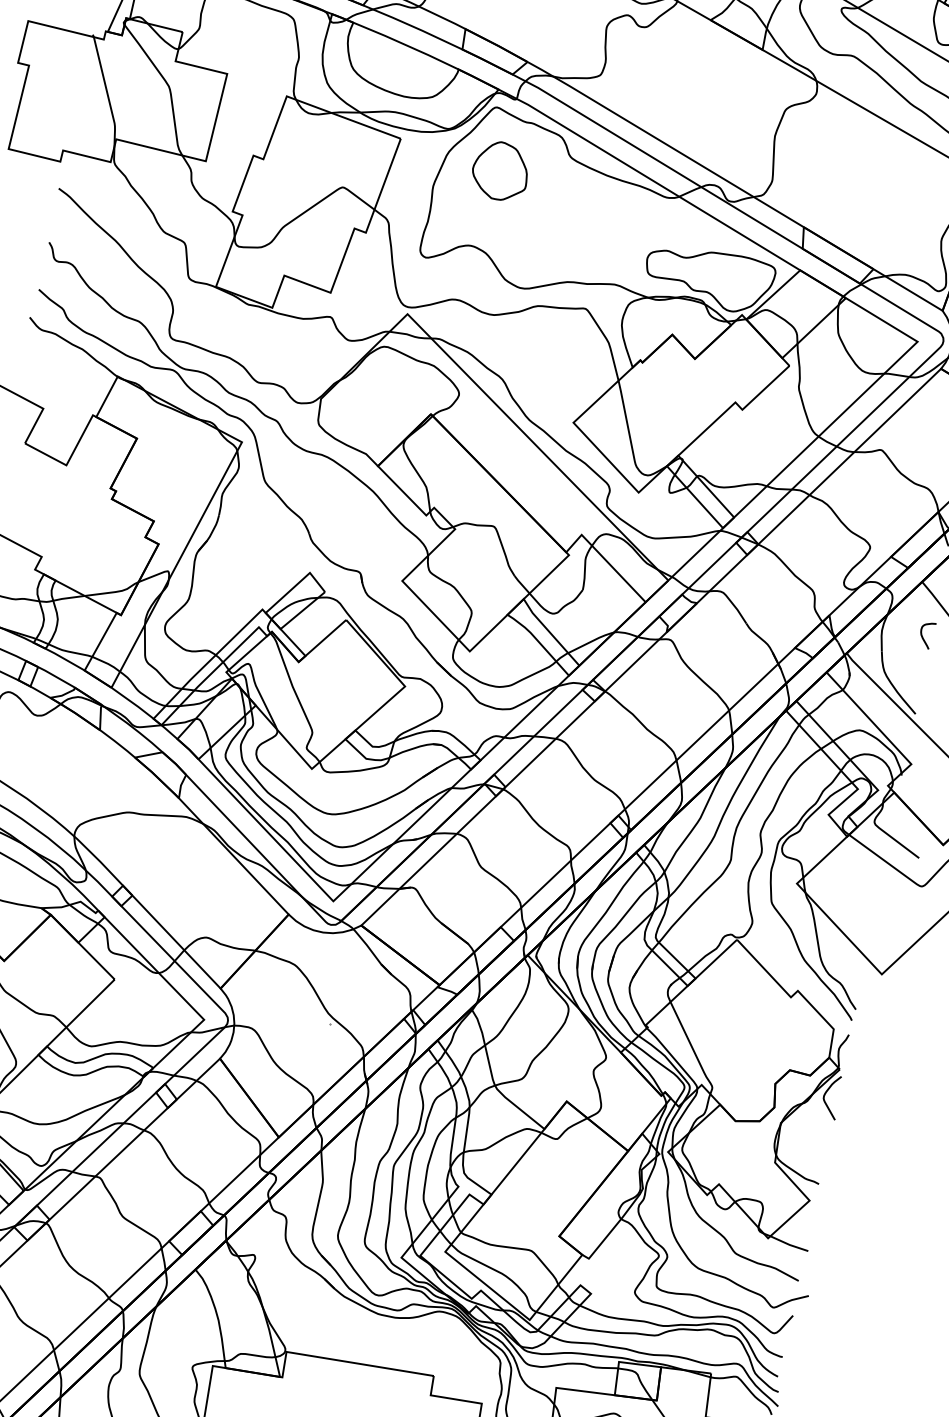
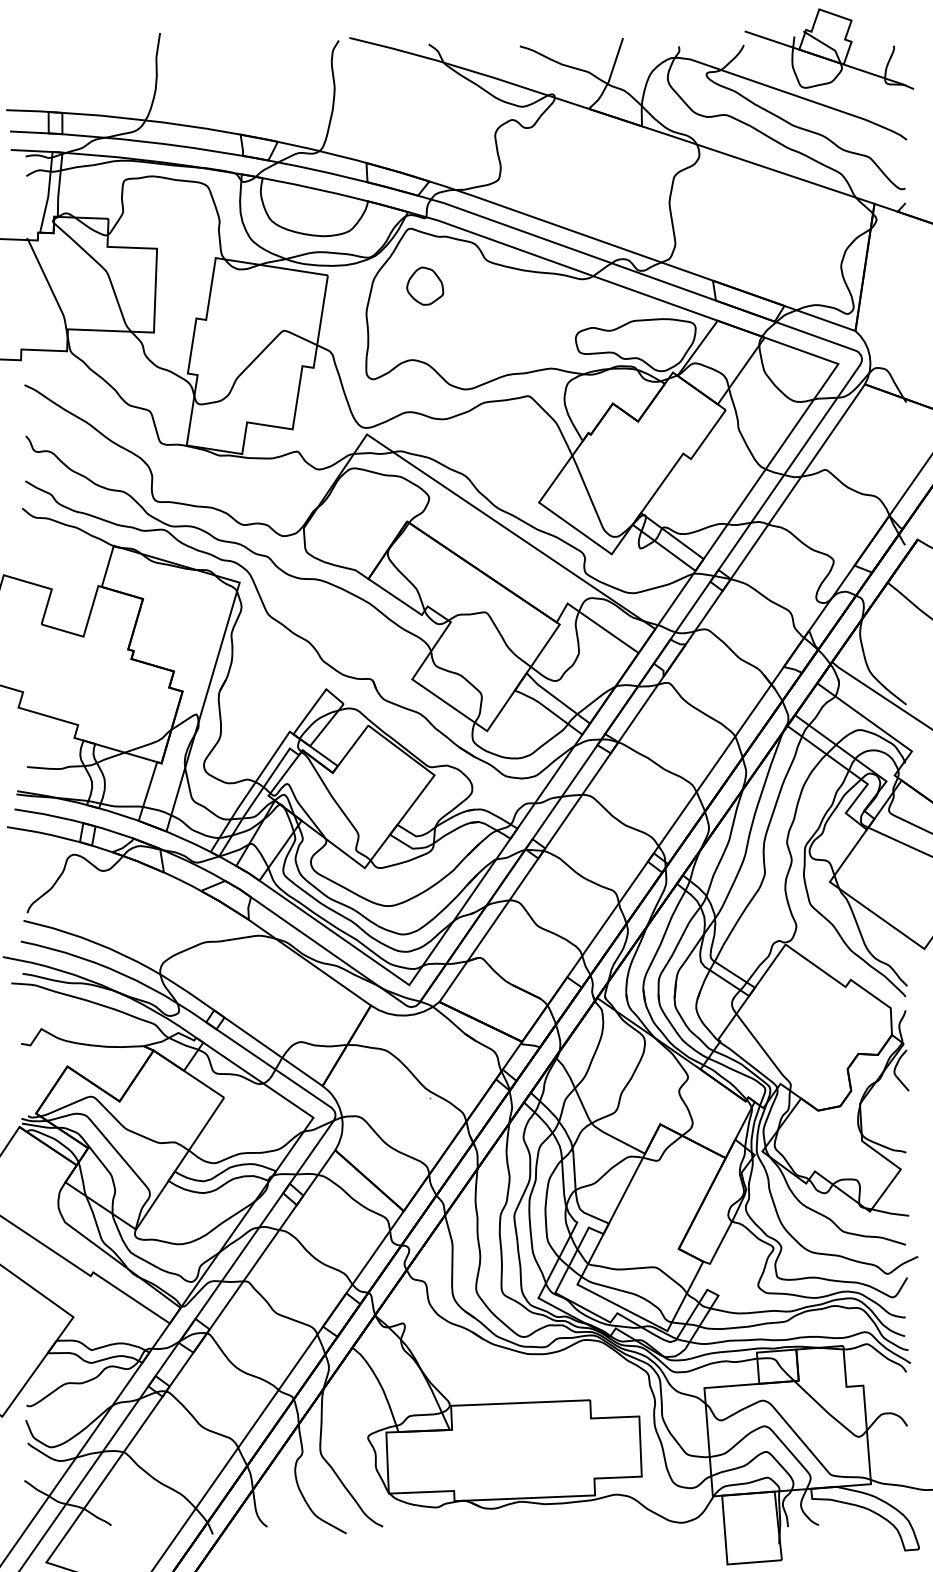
part: (500, 170) -> (424, 285), size x0.7
curve: (923, 635) -> (898, 631), removed

